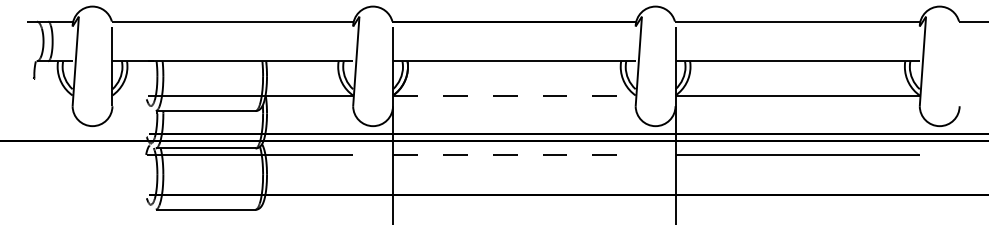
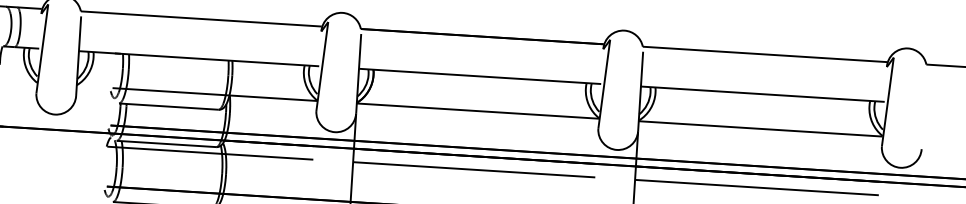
line: (514, 96) -> (478, 111), dashed -> solid
line: (514, 154) -> (474, 169), dashed -> solid

